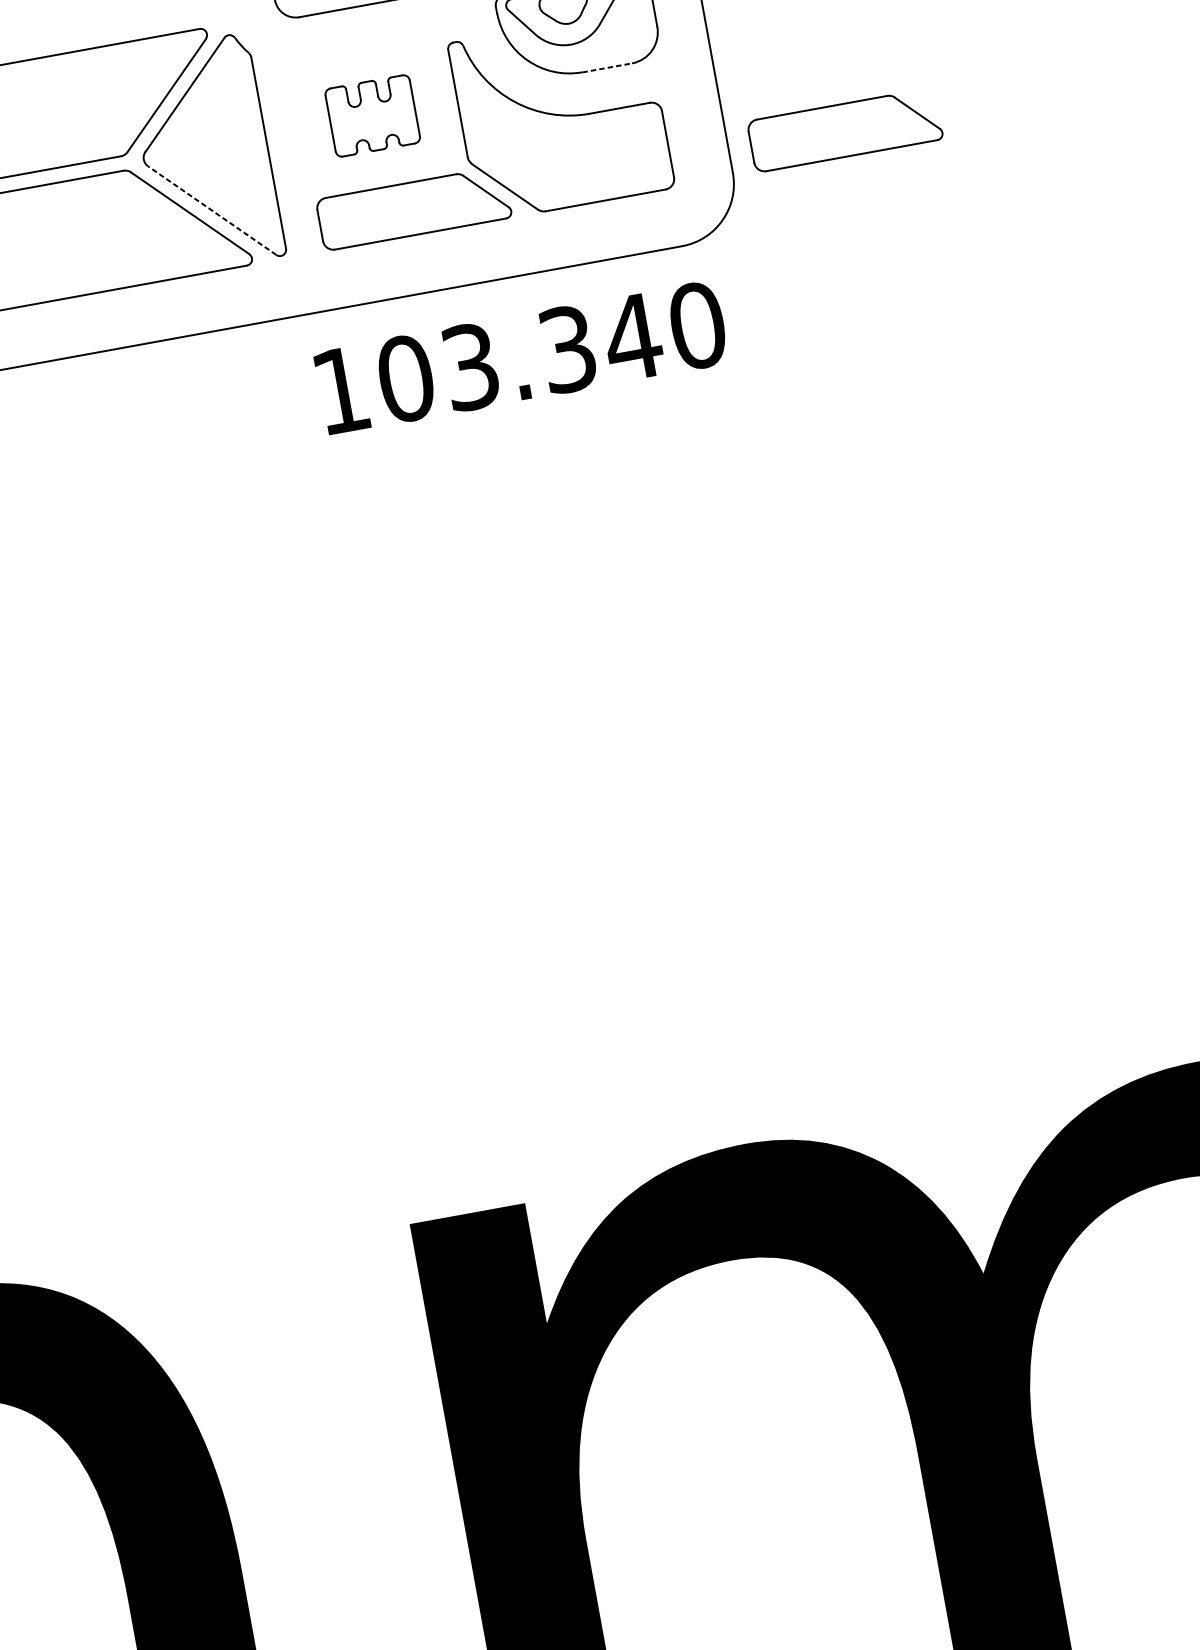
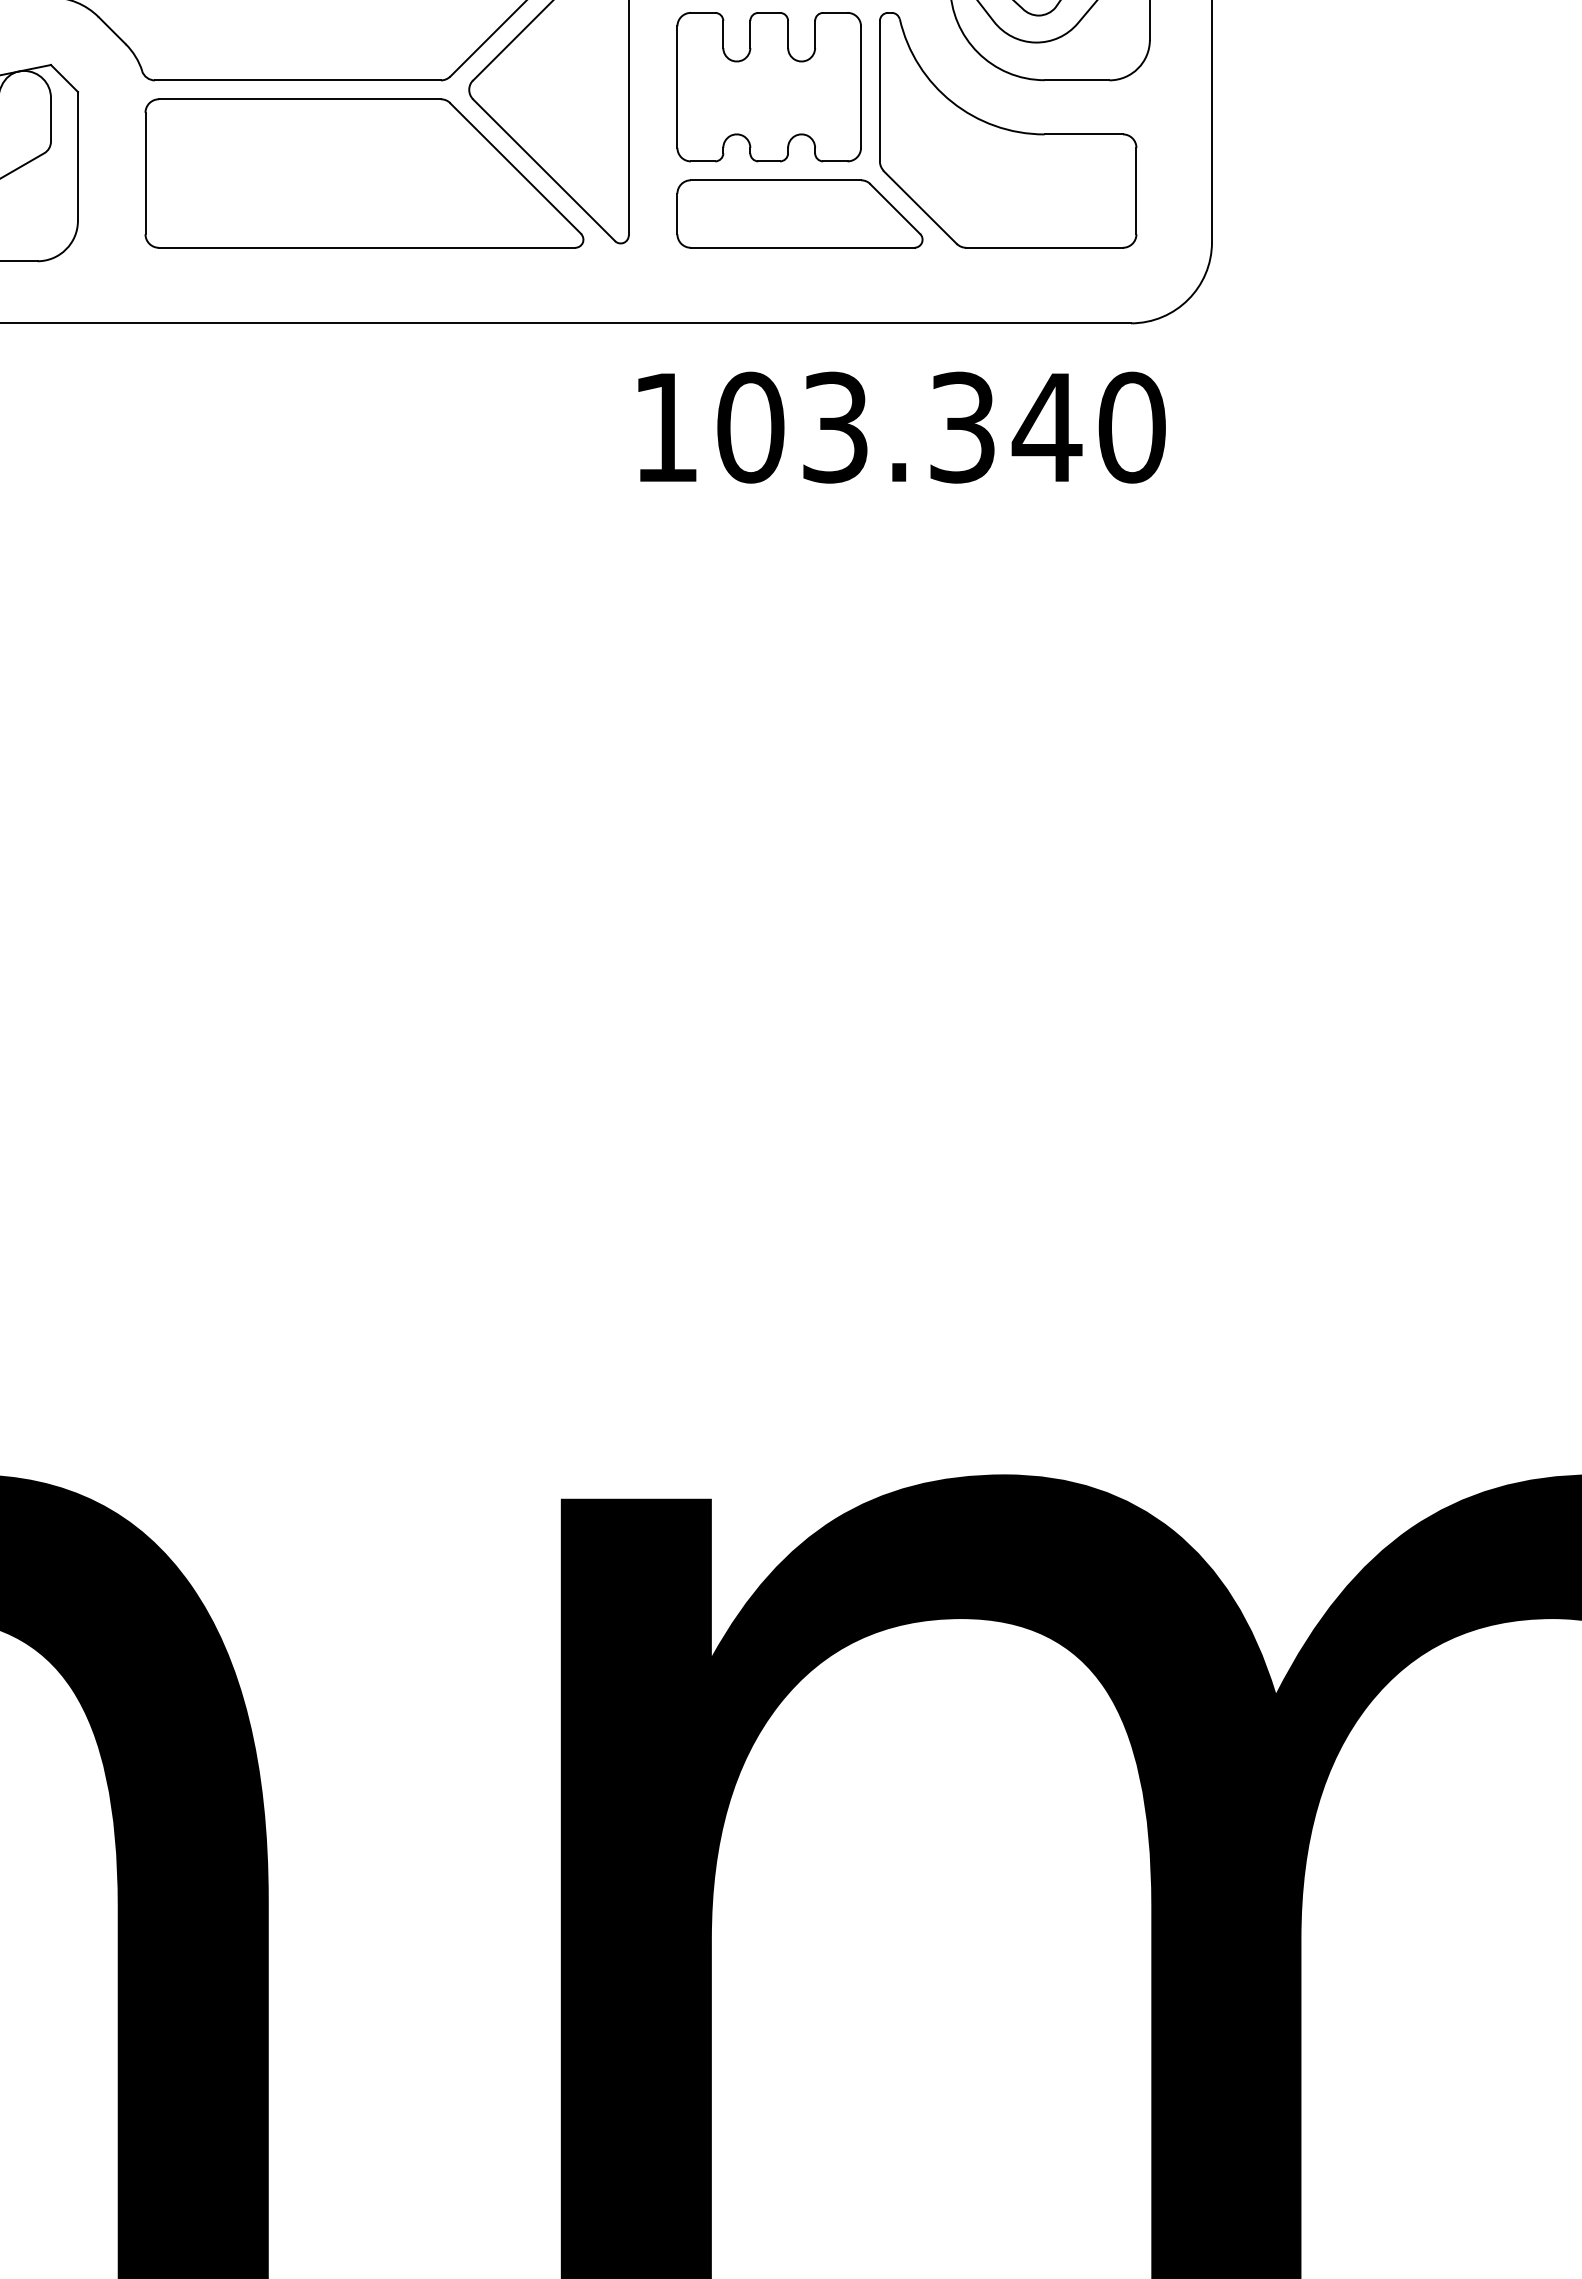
line: (607, 67) -> (1077, 80), dashed -> solid
part: (372, 116) -> (768, 87), size x1.67
part: (844, 129) -> (1363, 213), removed
line: (211, 210) -> (543, 169), dashed -> solid

